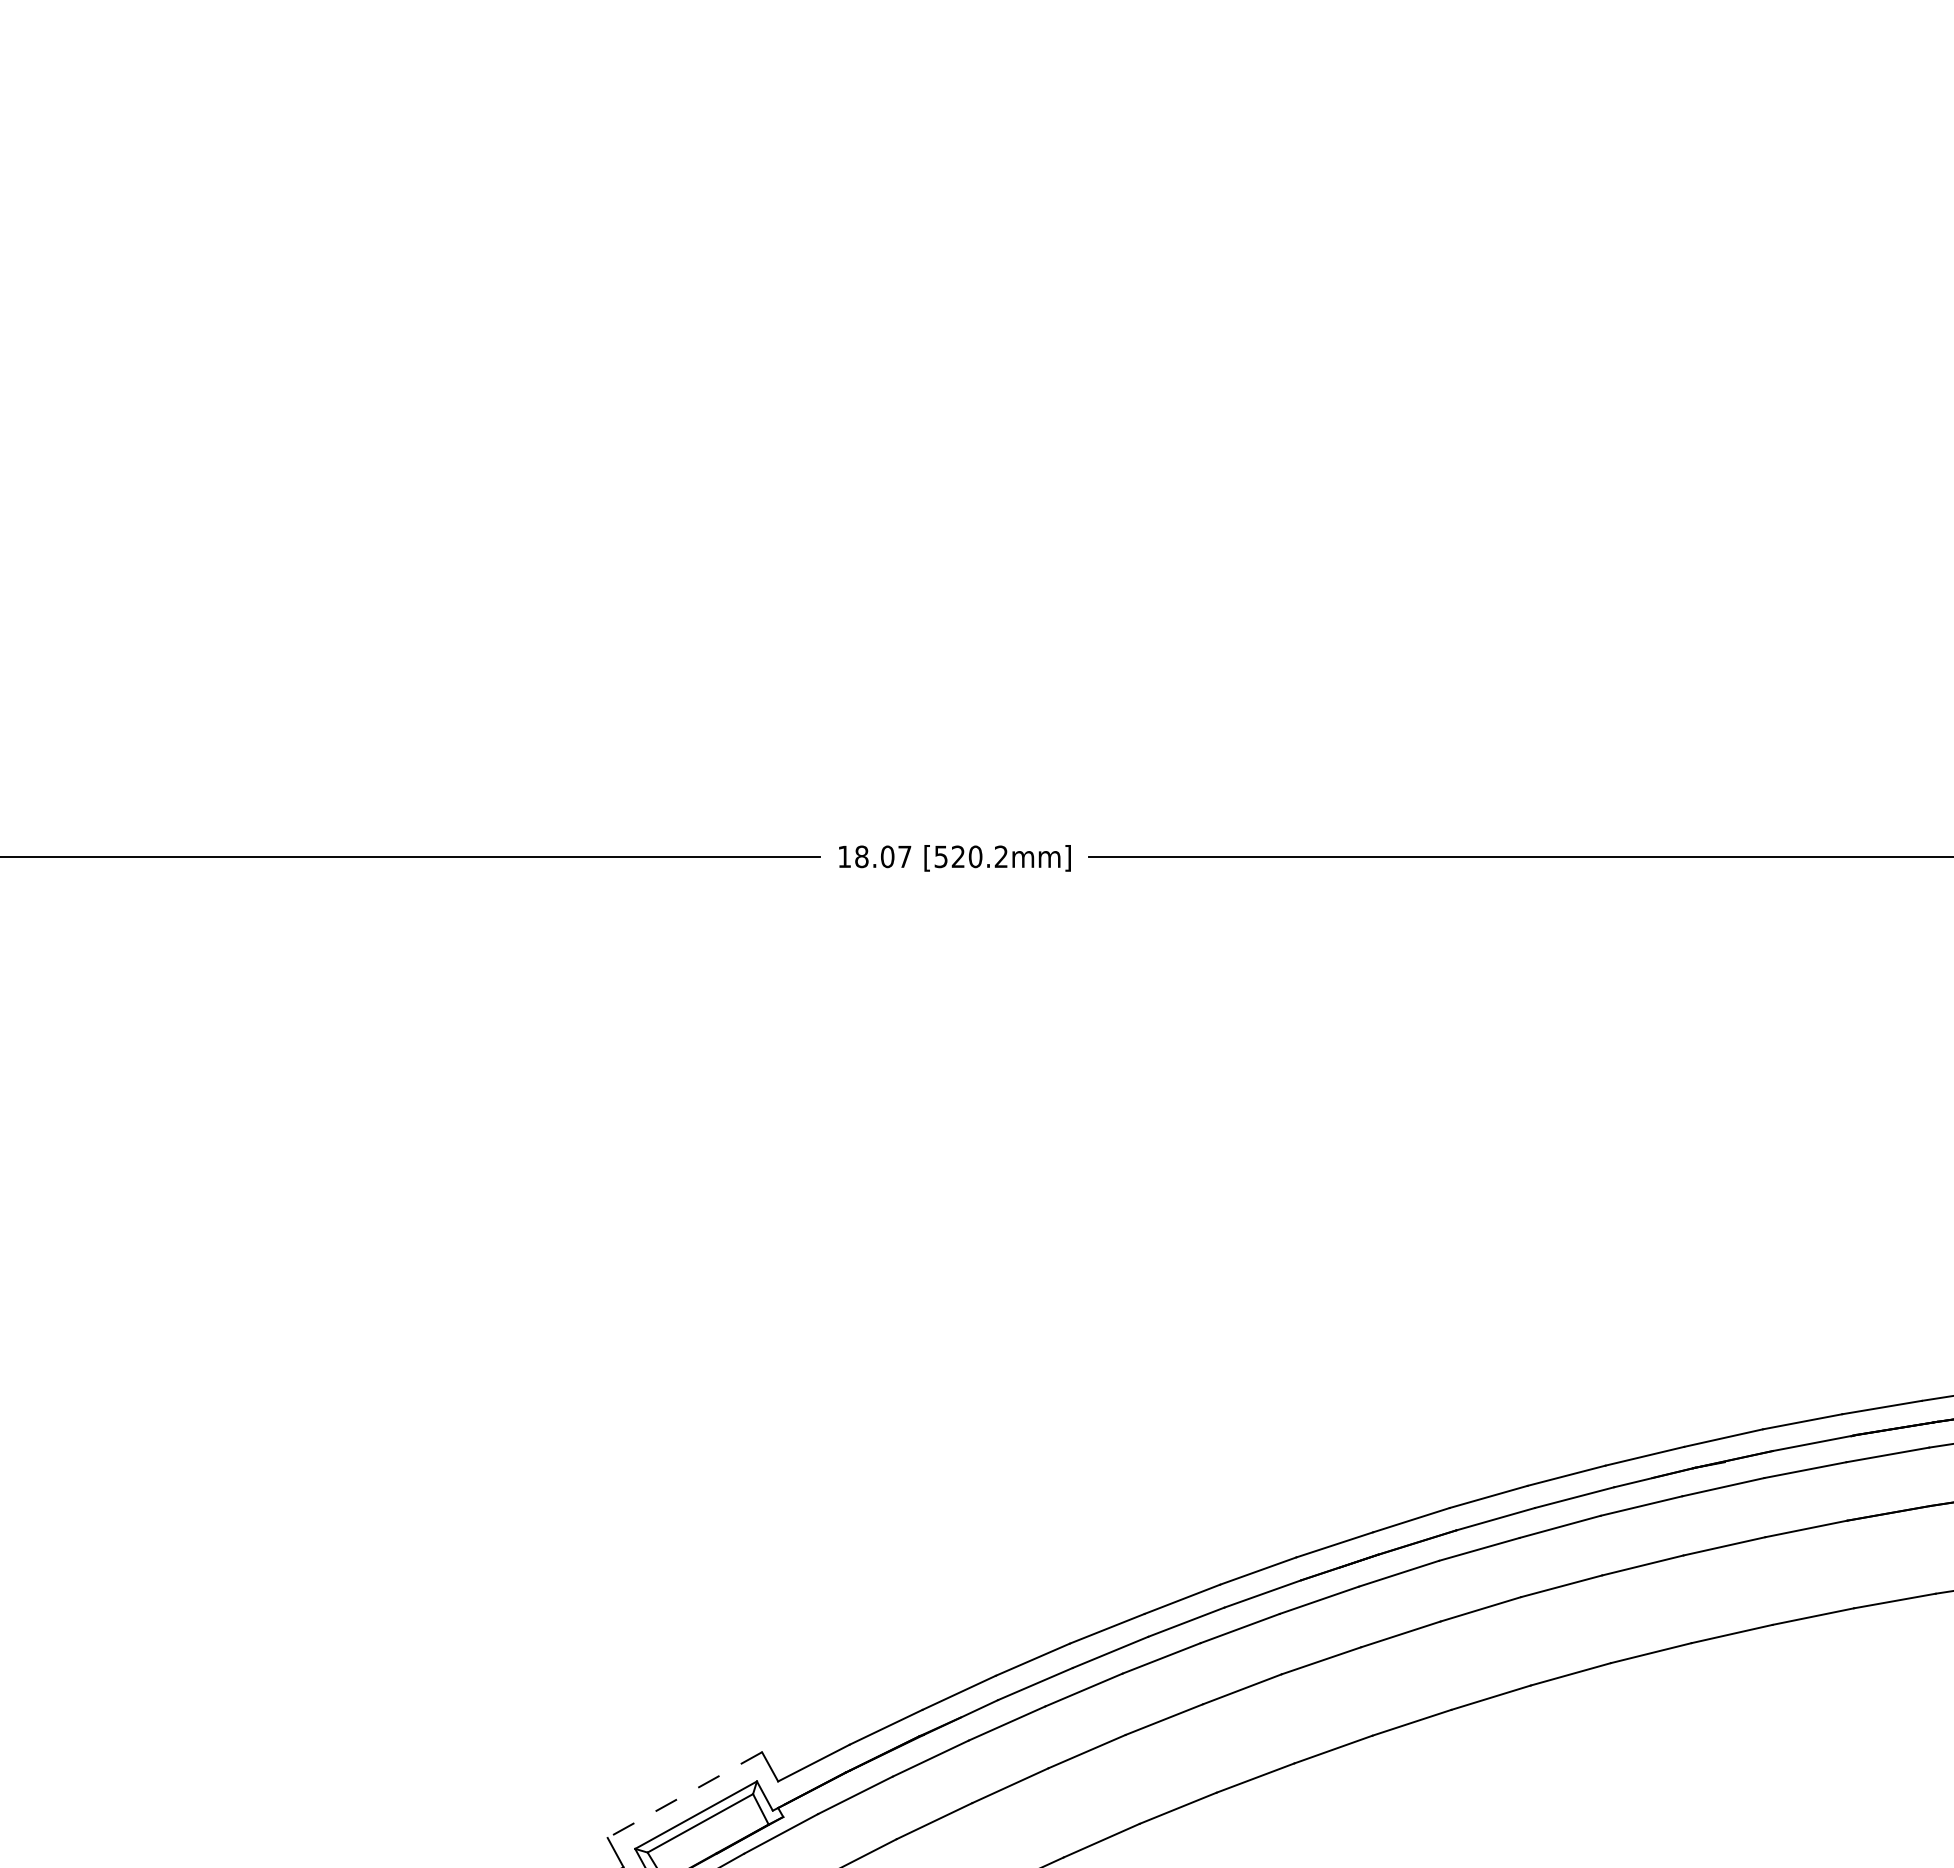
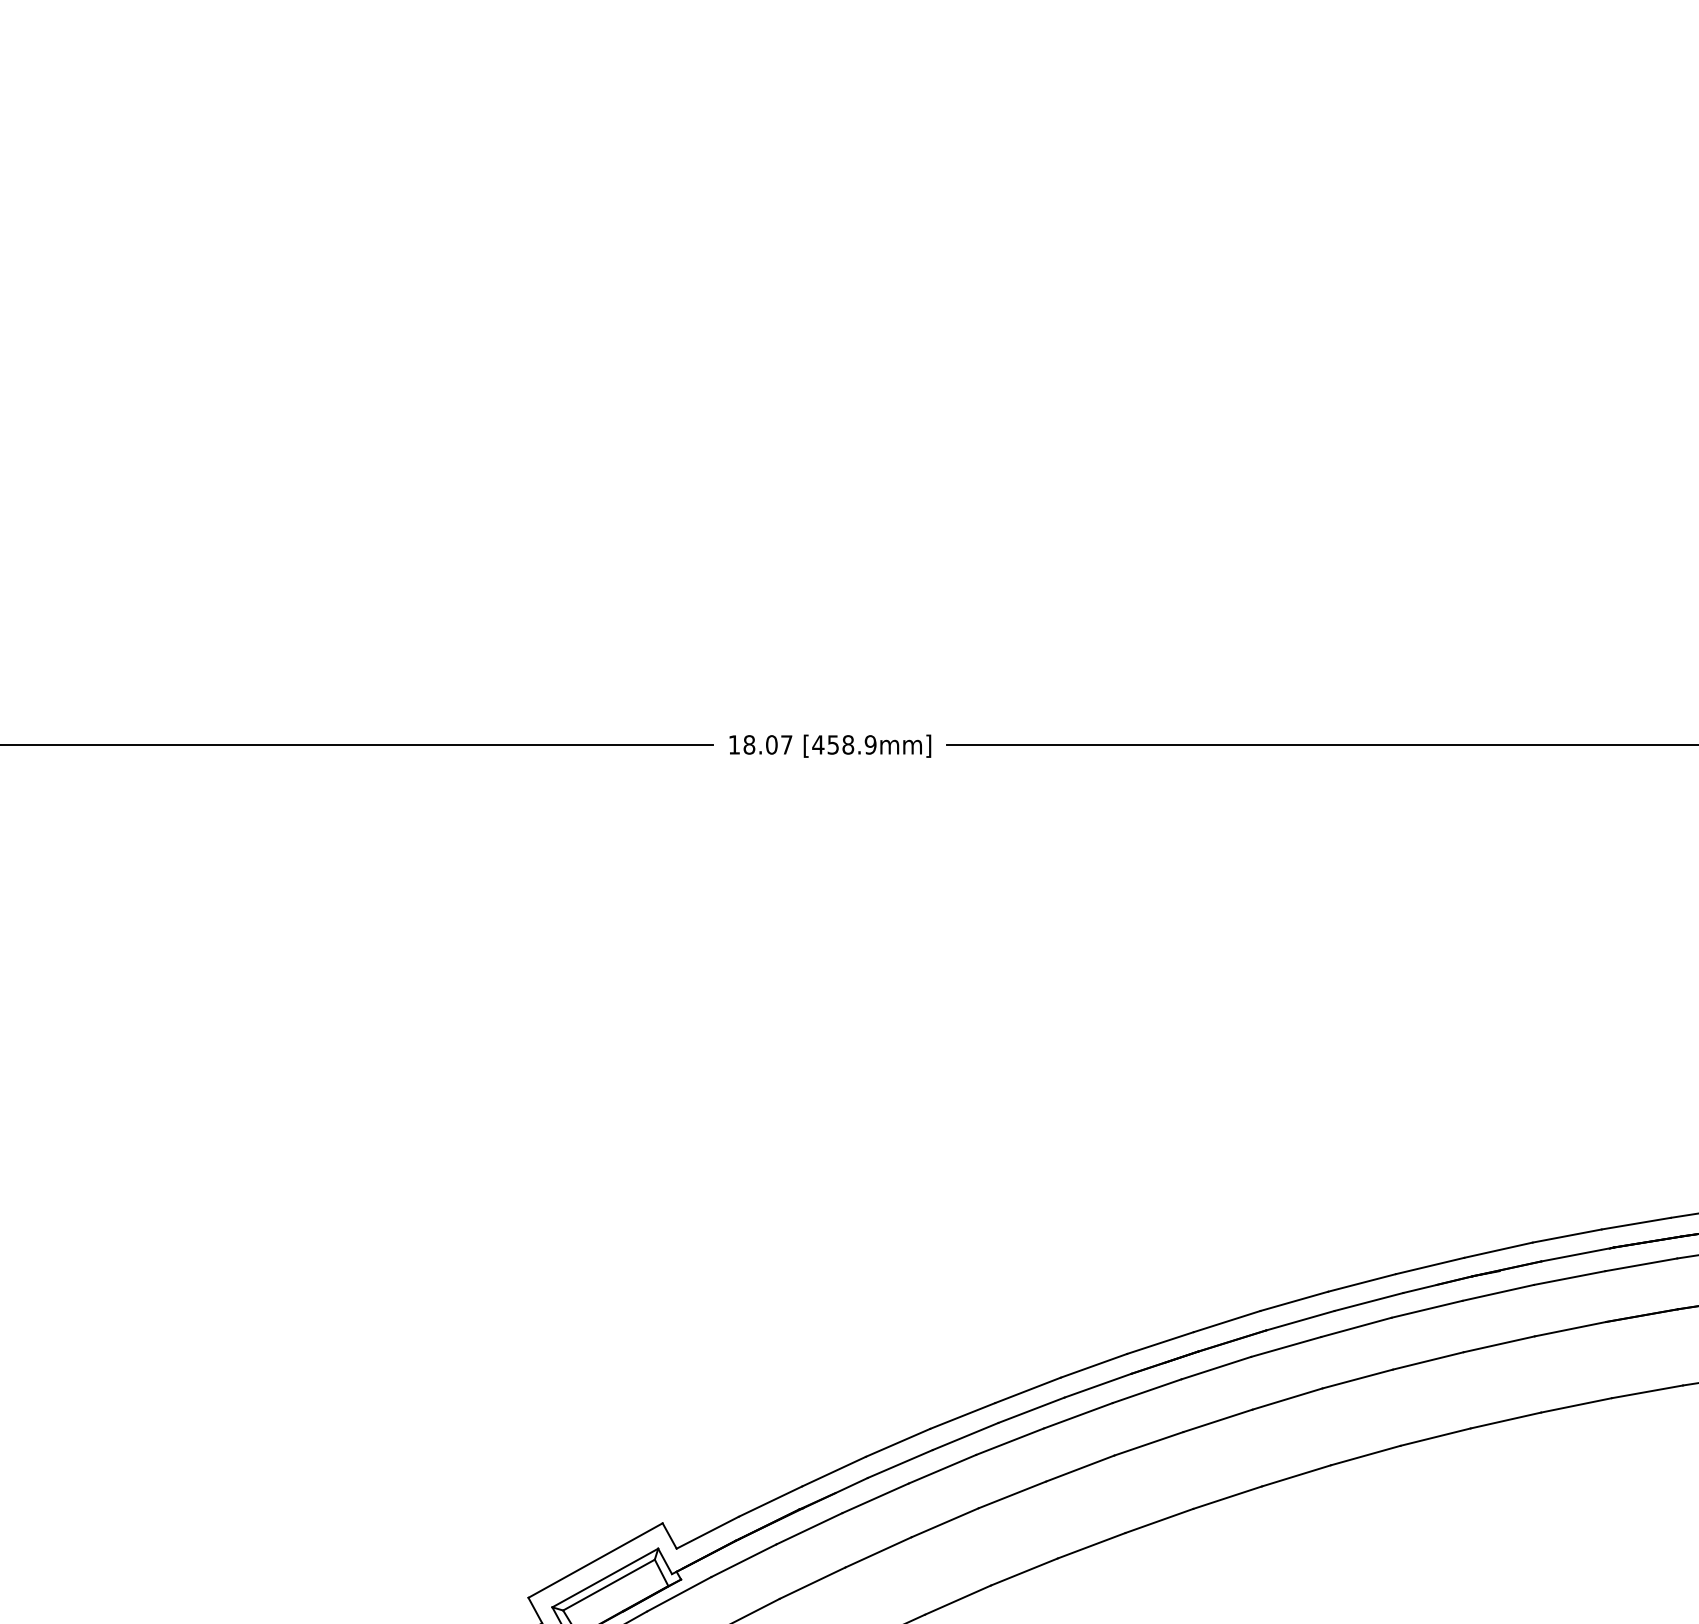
text: (971, 856) -> (844, 744), [520.2mm] -> [458.9mm]
line: (684, 1795) -> (595, 1560), dashed -> solid

